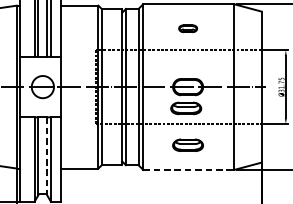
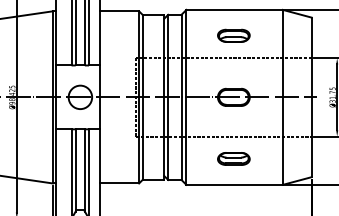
part: (187, 28) -> (233, 35), size x1.67
part: (185, 108) -> (231, 119), removed
line: (46, 156) -> (84, 170), dashed -> solid
line: (189, 169) -> (235, 184), dashed -> solid

